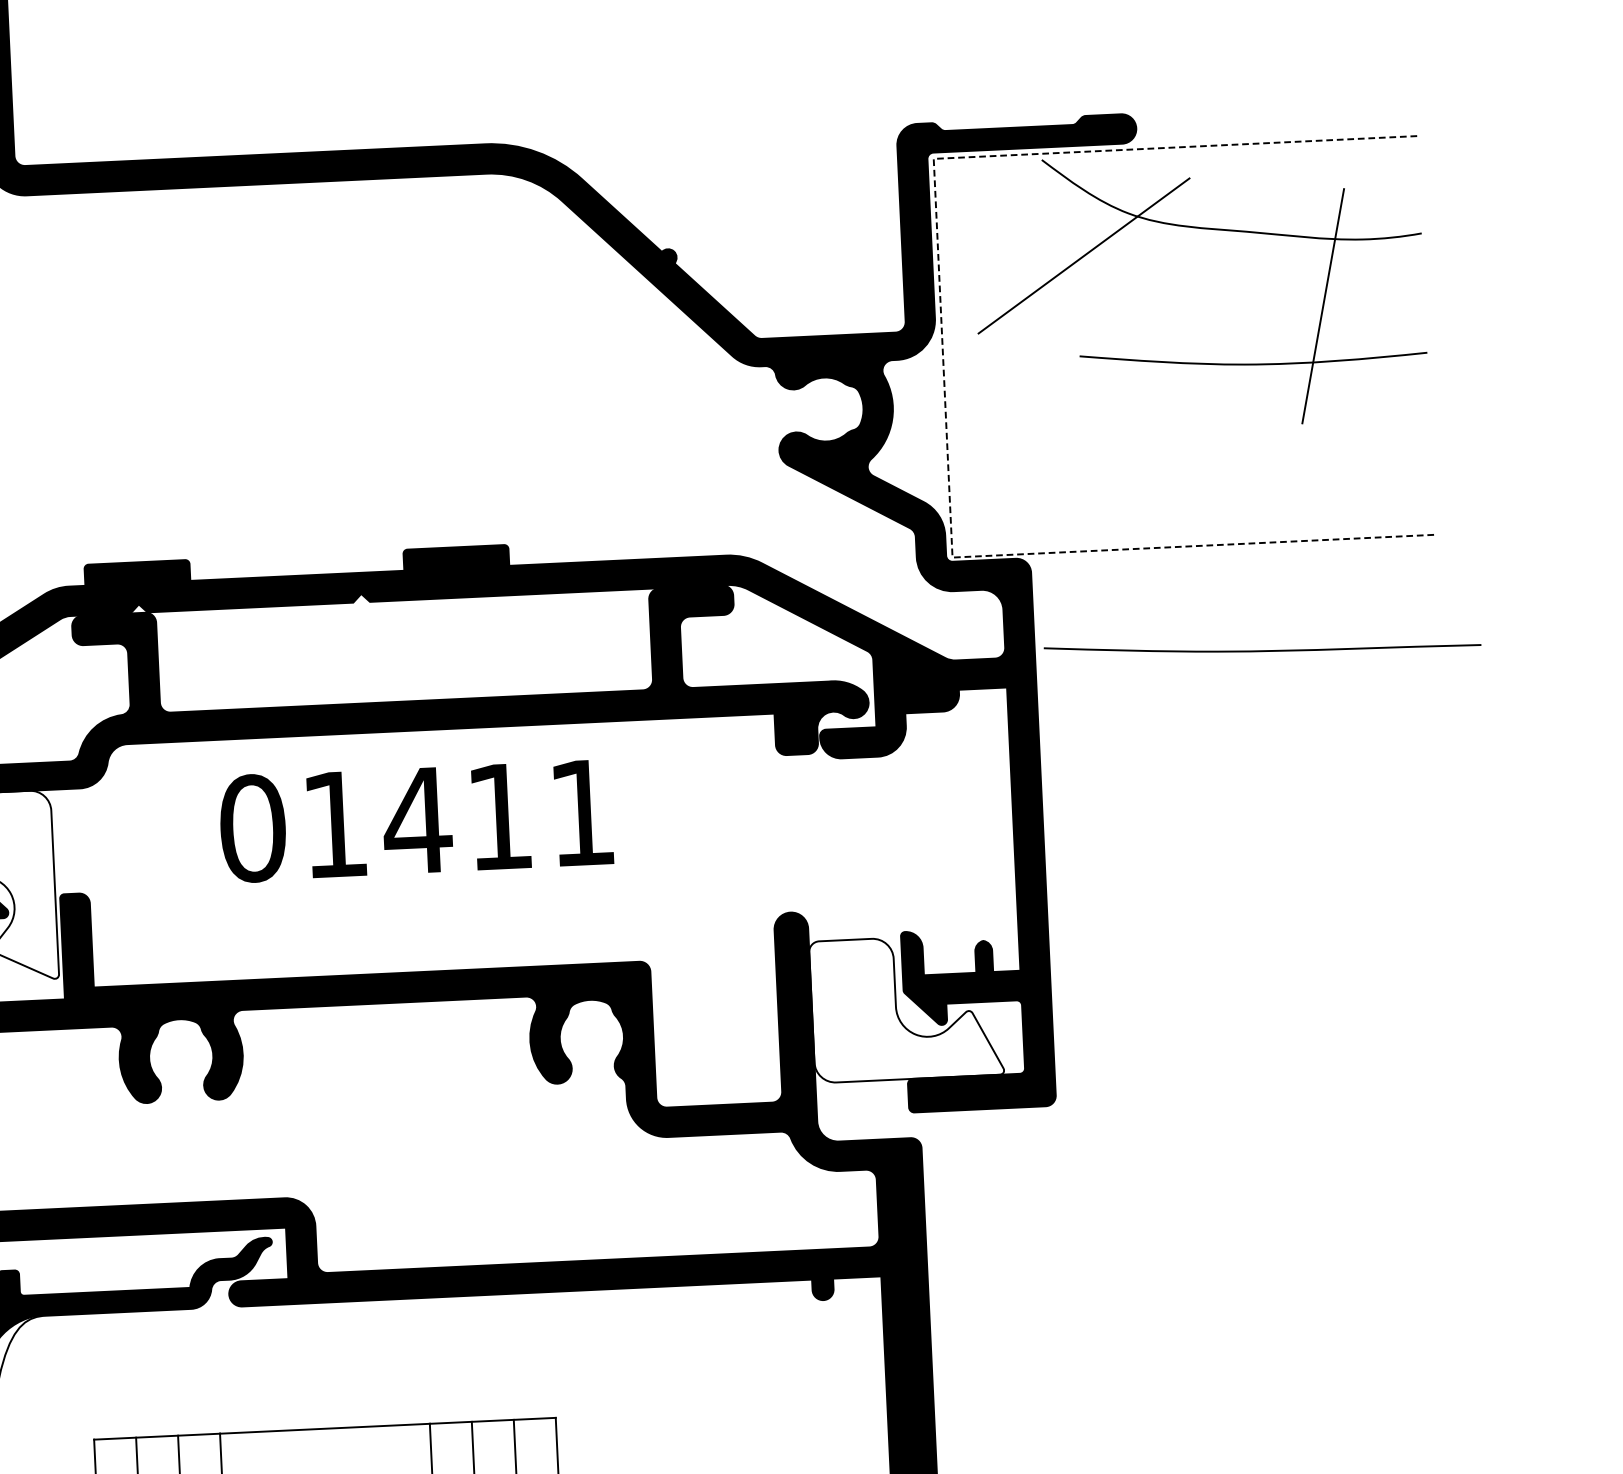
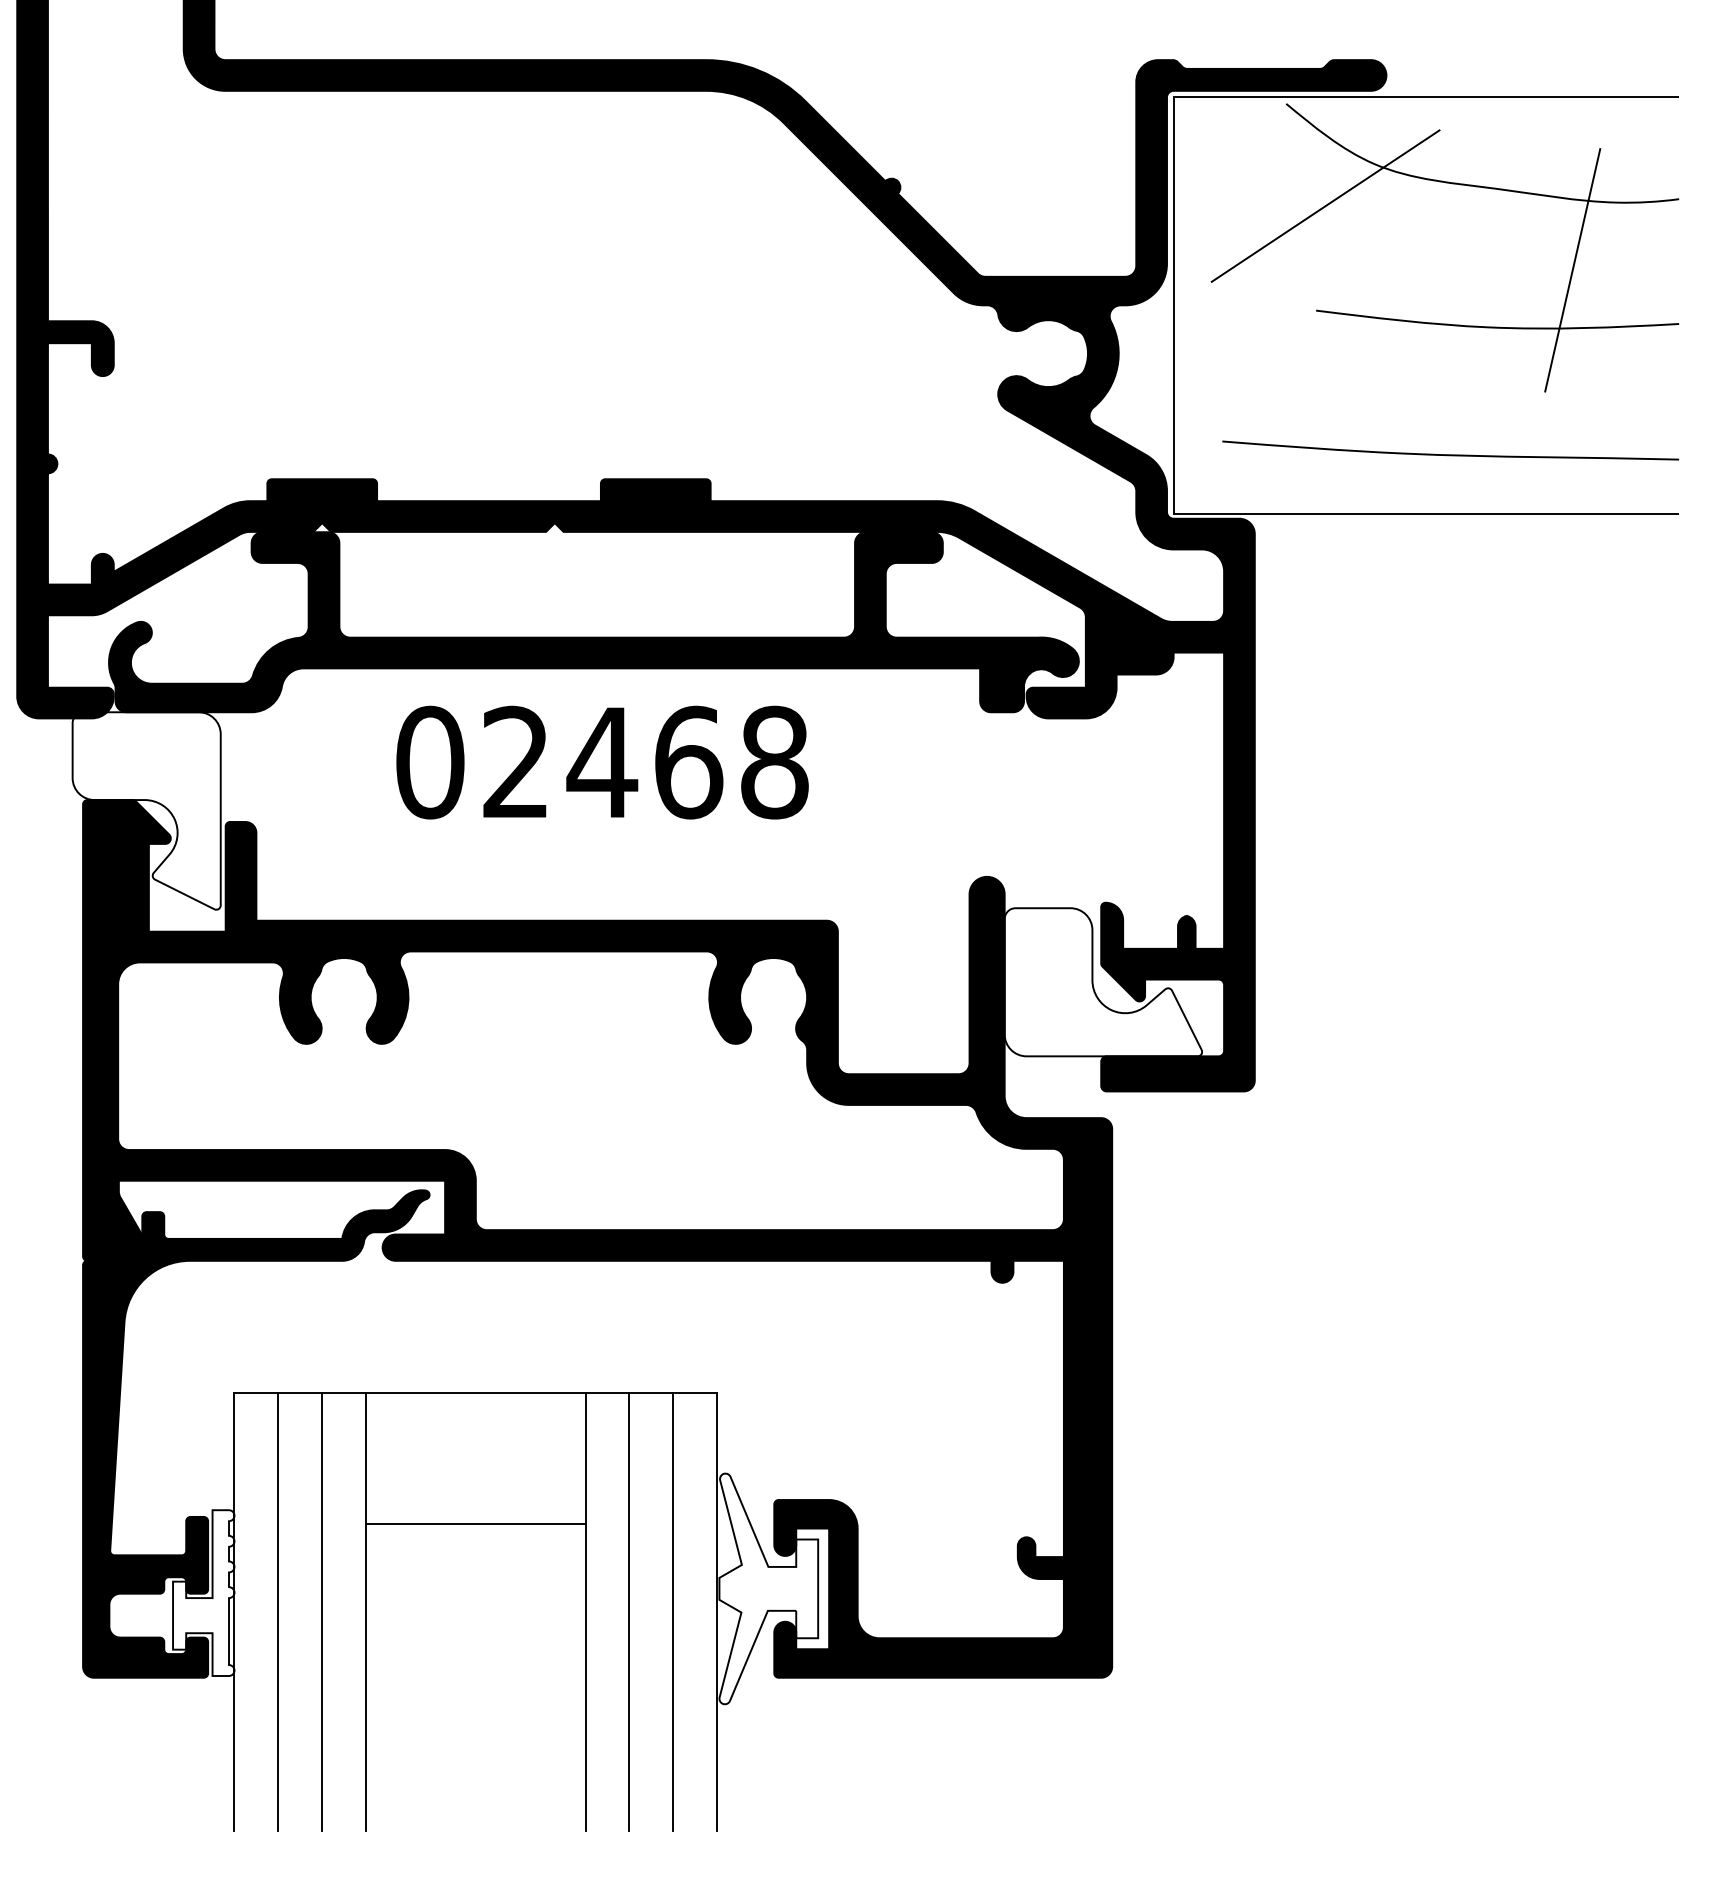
line: (943, 358) -> (1173, 306), dashed -> solid
curve: (1262, 650) -> (1450, 454), moved
text: (458, 818) -> (645, 762), 01411 -> 02468

